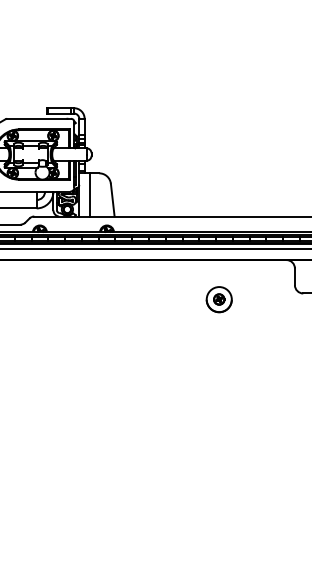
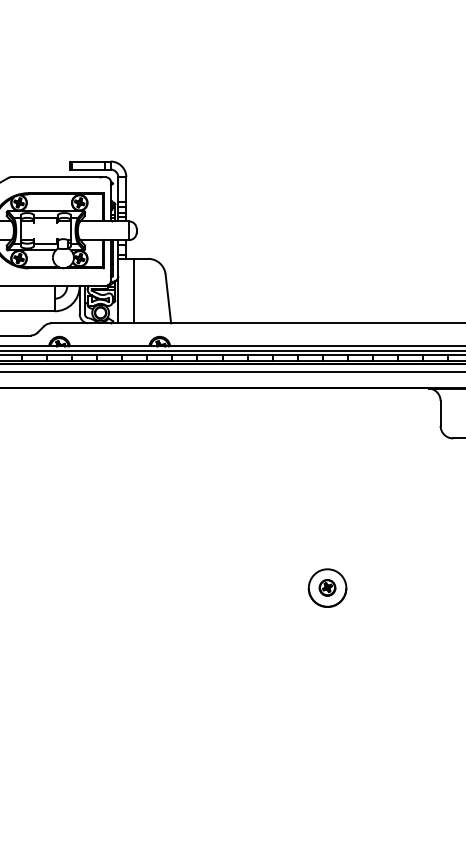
part: (218, 299) -> (326, 587), moved

